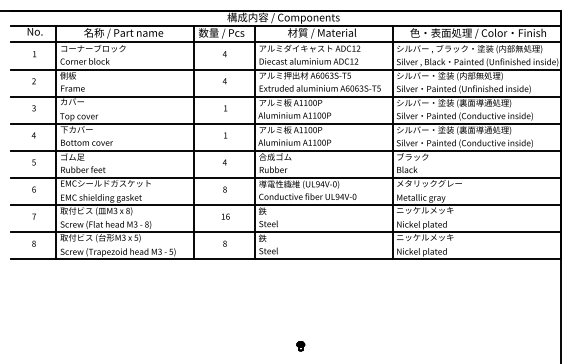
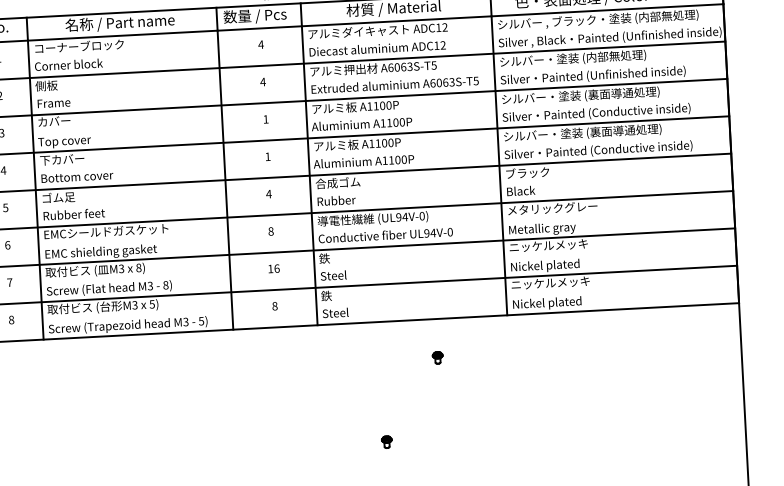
part: (340, 287) -> (437, 358), added

